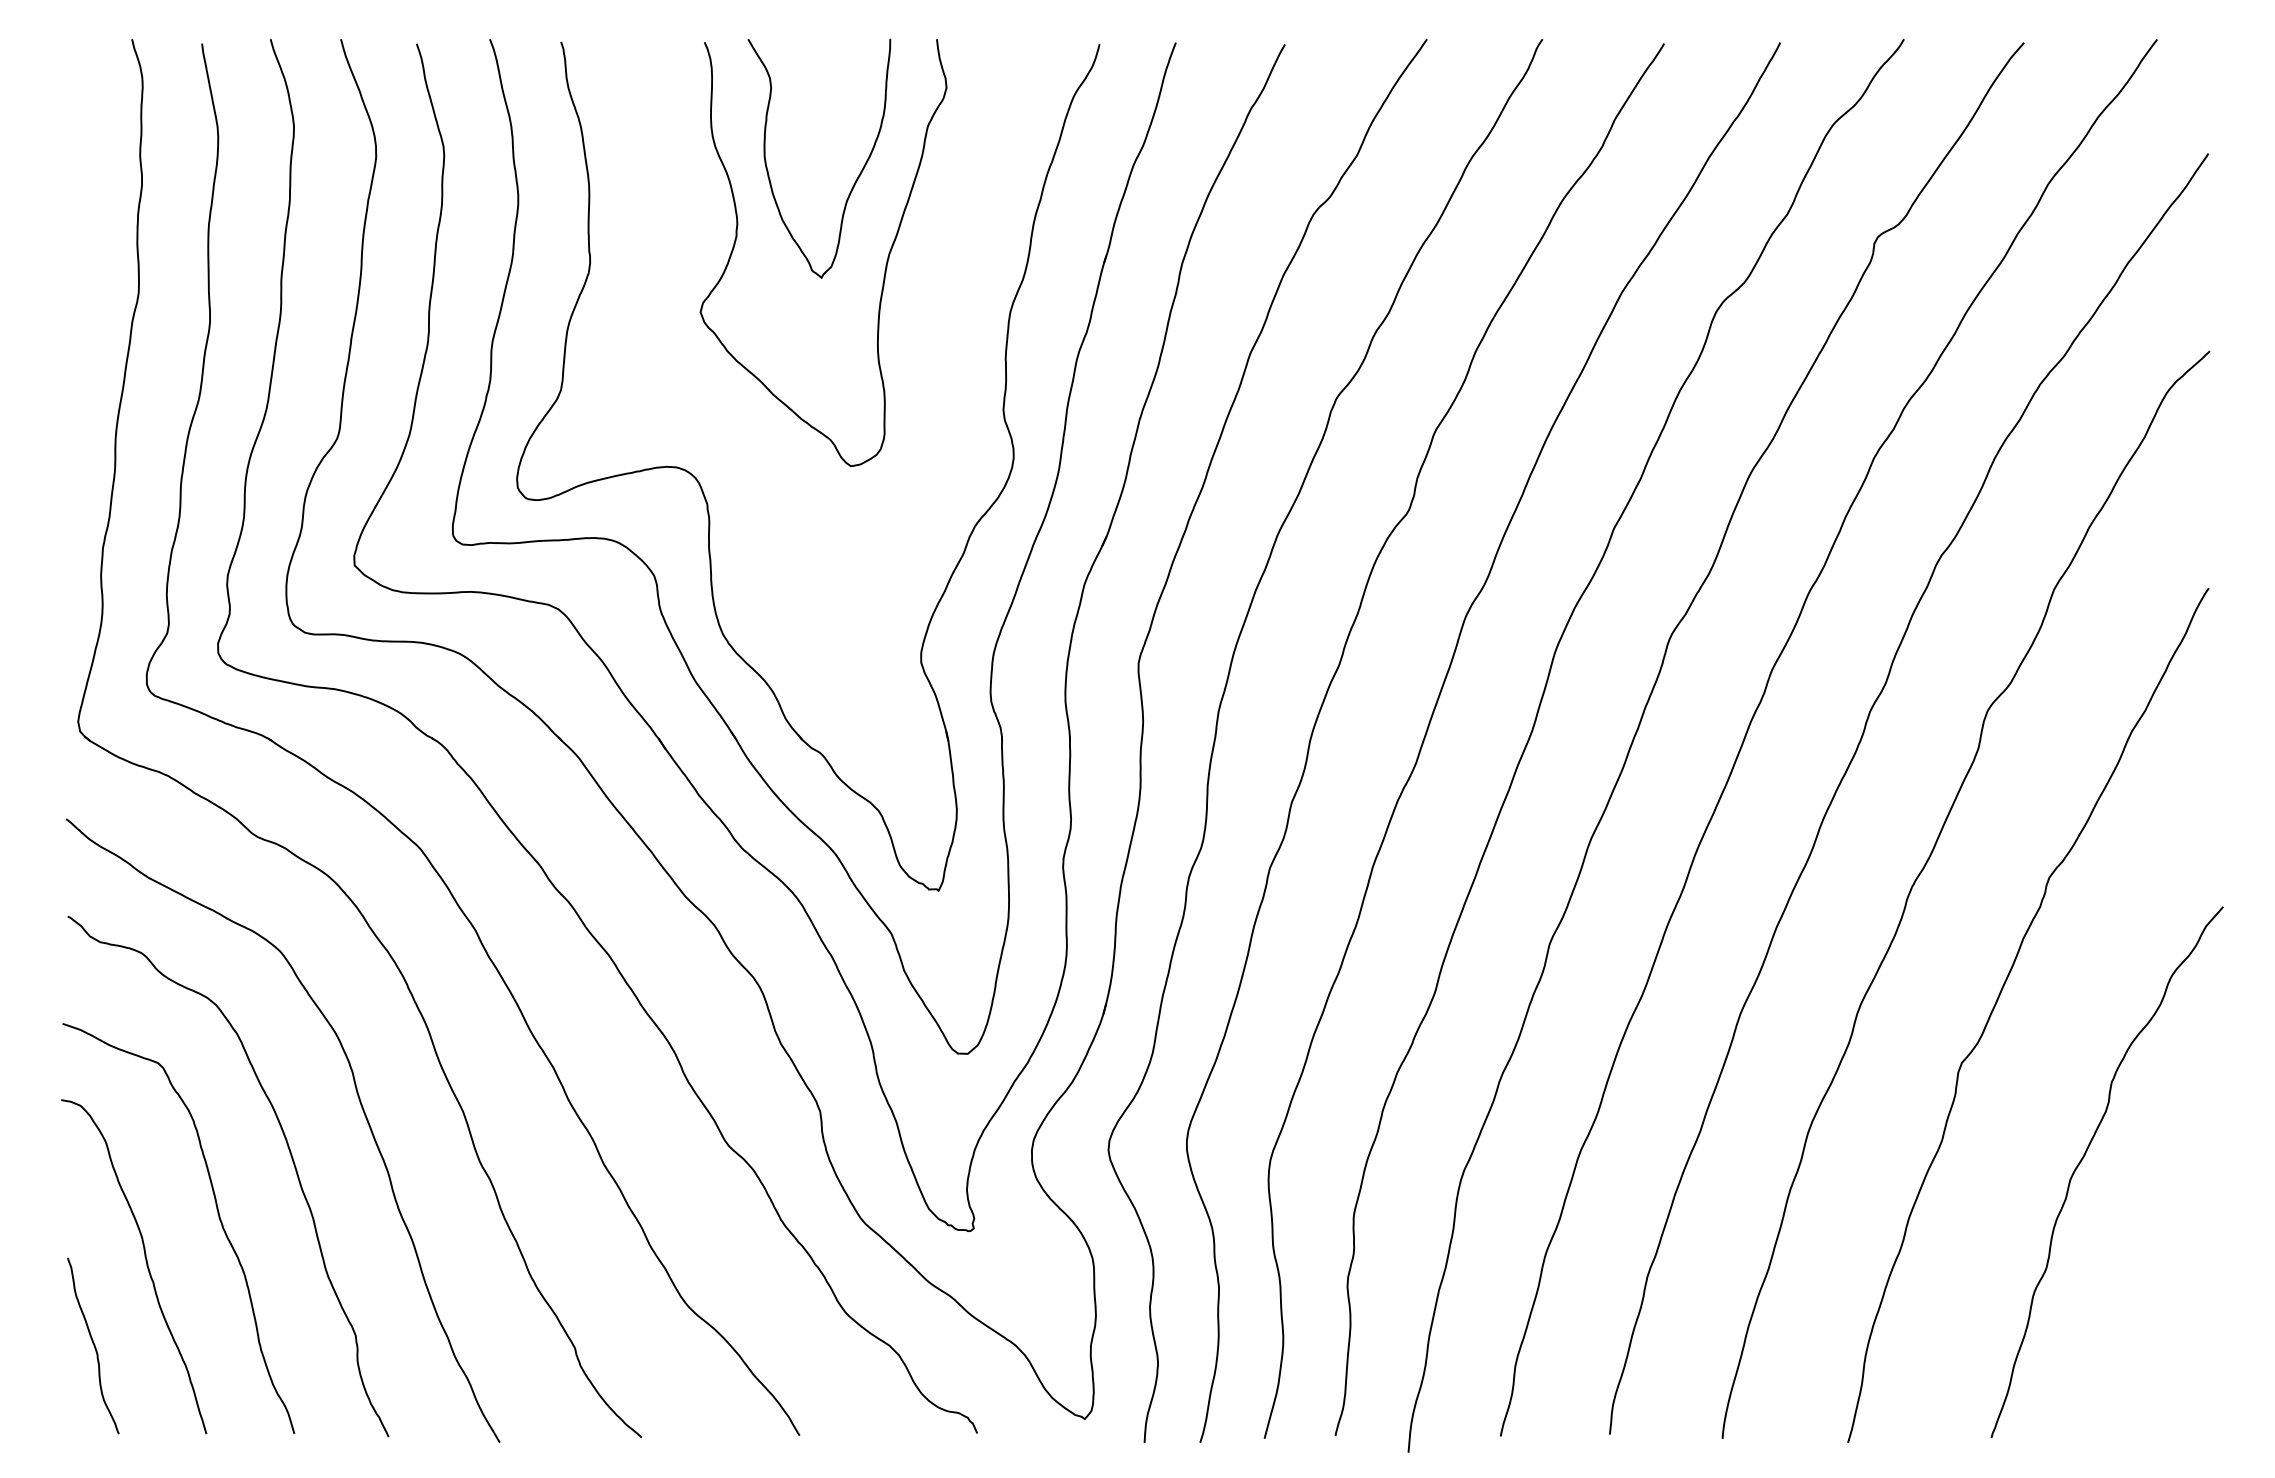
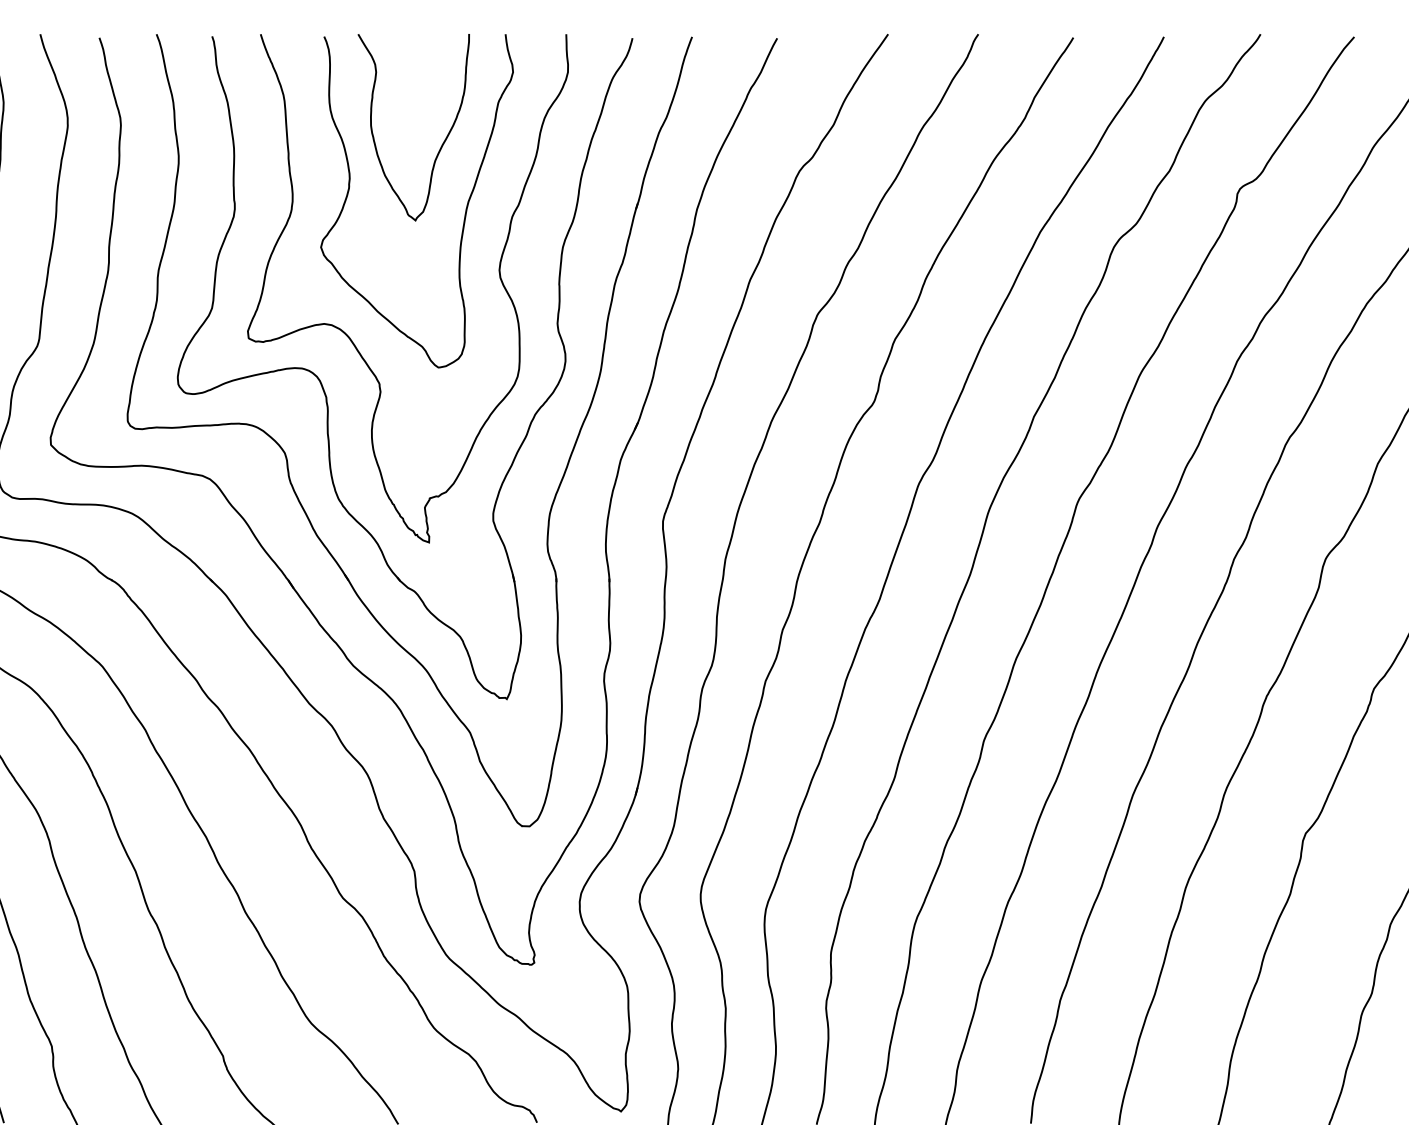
curve: (738, 428) -> (350, 338), added

